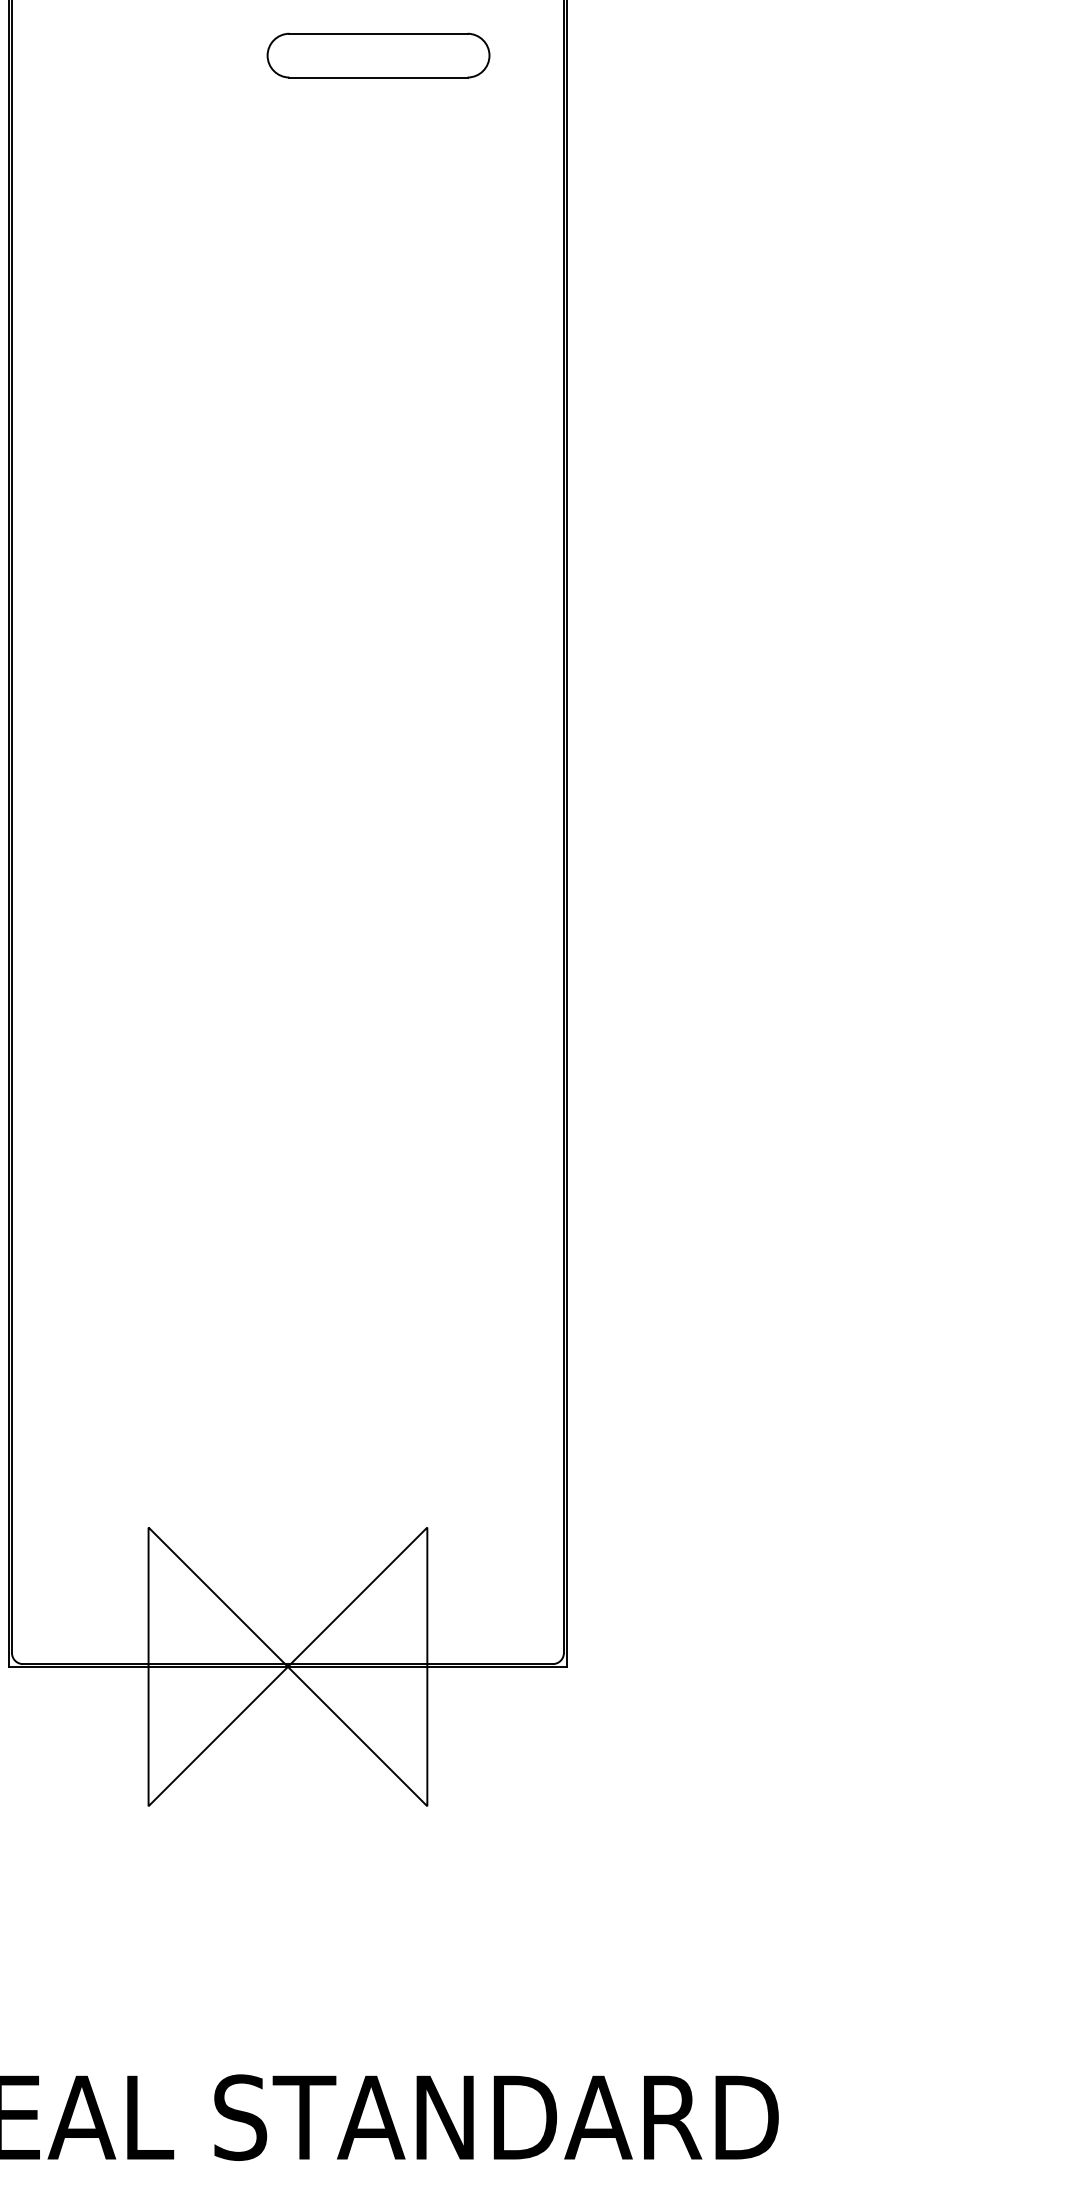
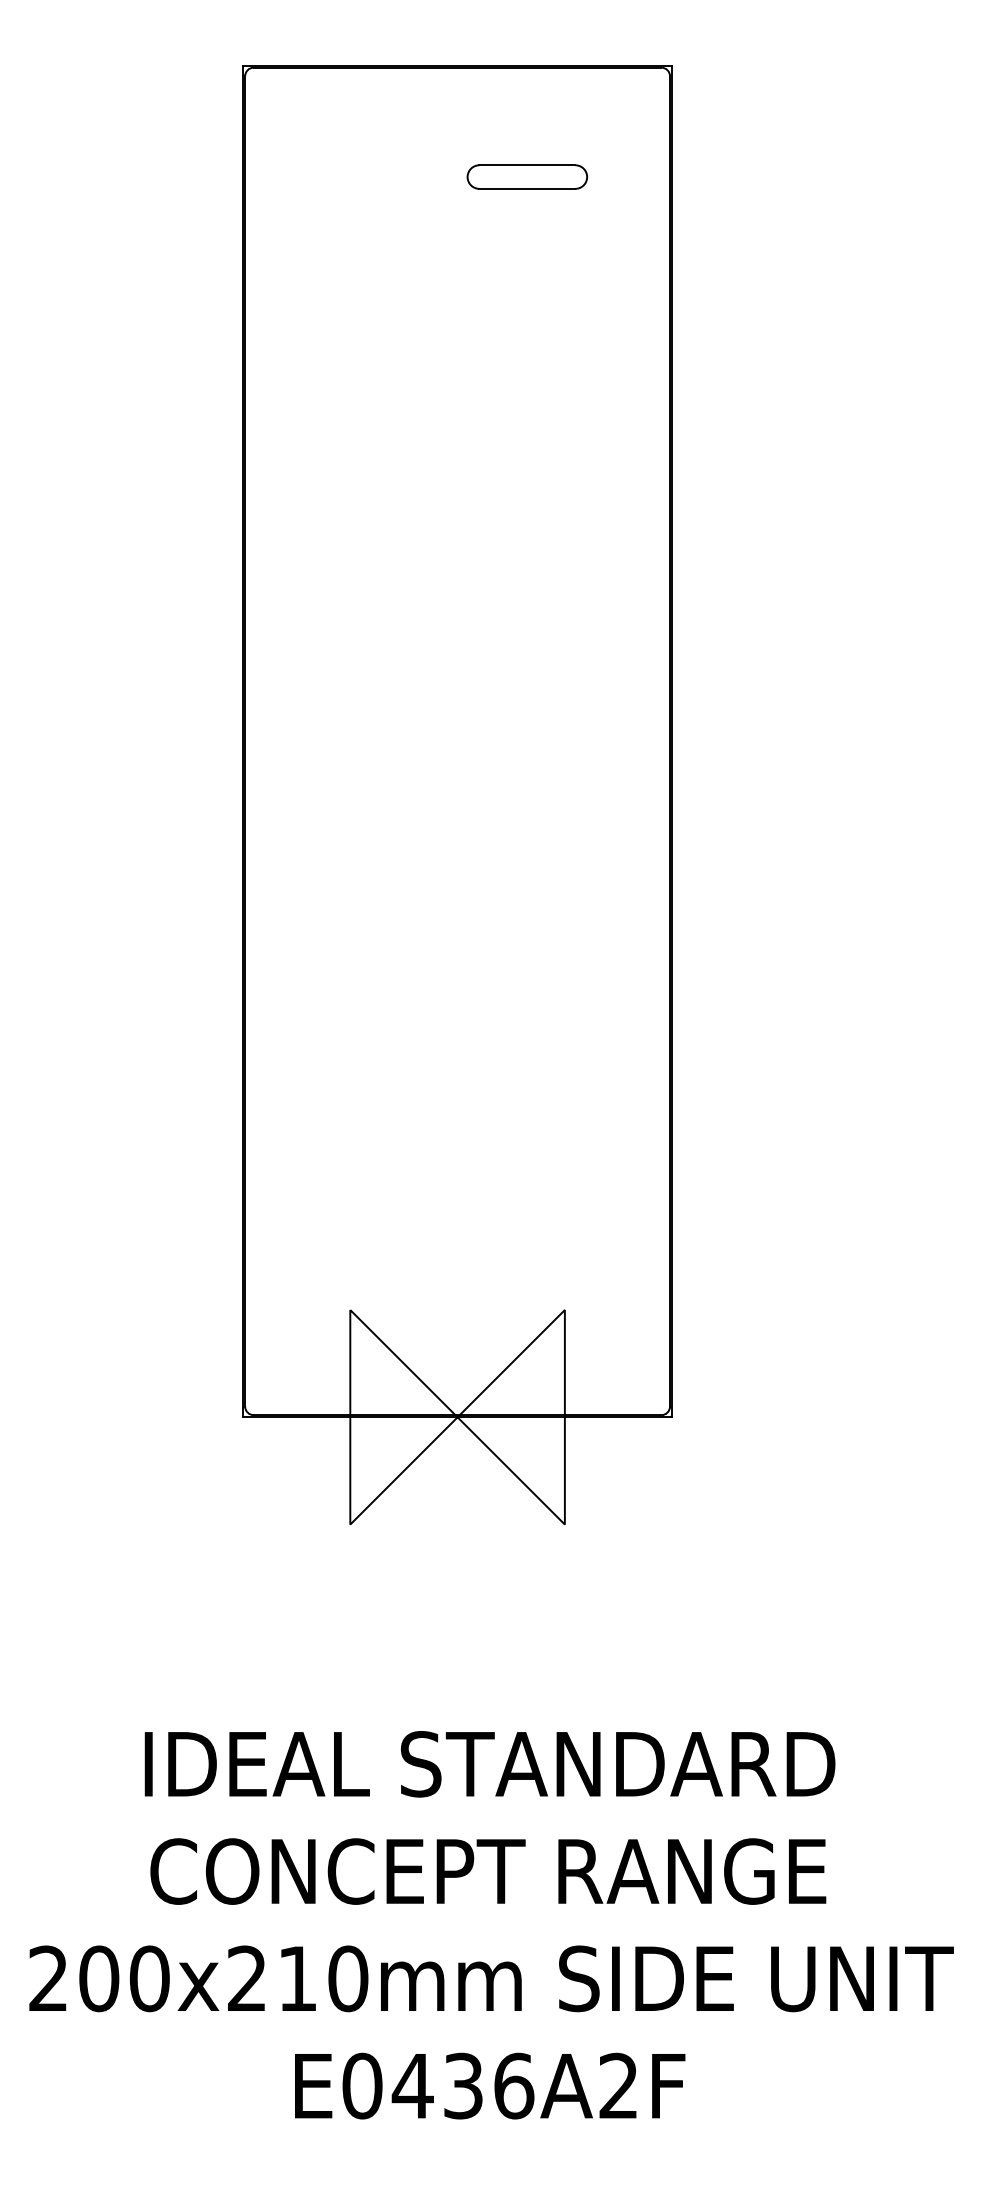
part: (378, 54) -> (527, 176), size x0.7

